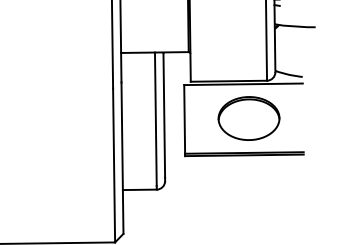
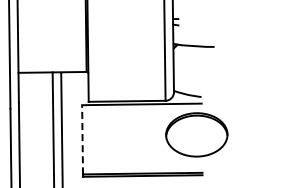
line: (184, 118) -> (82, 138), solid -> dashed
part: (248, 118) -> (196, 134), moved

